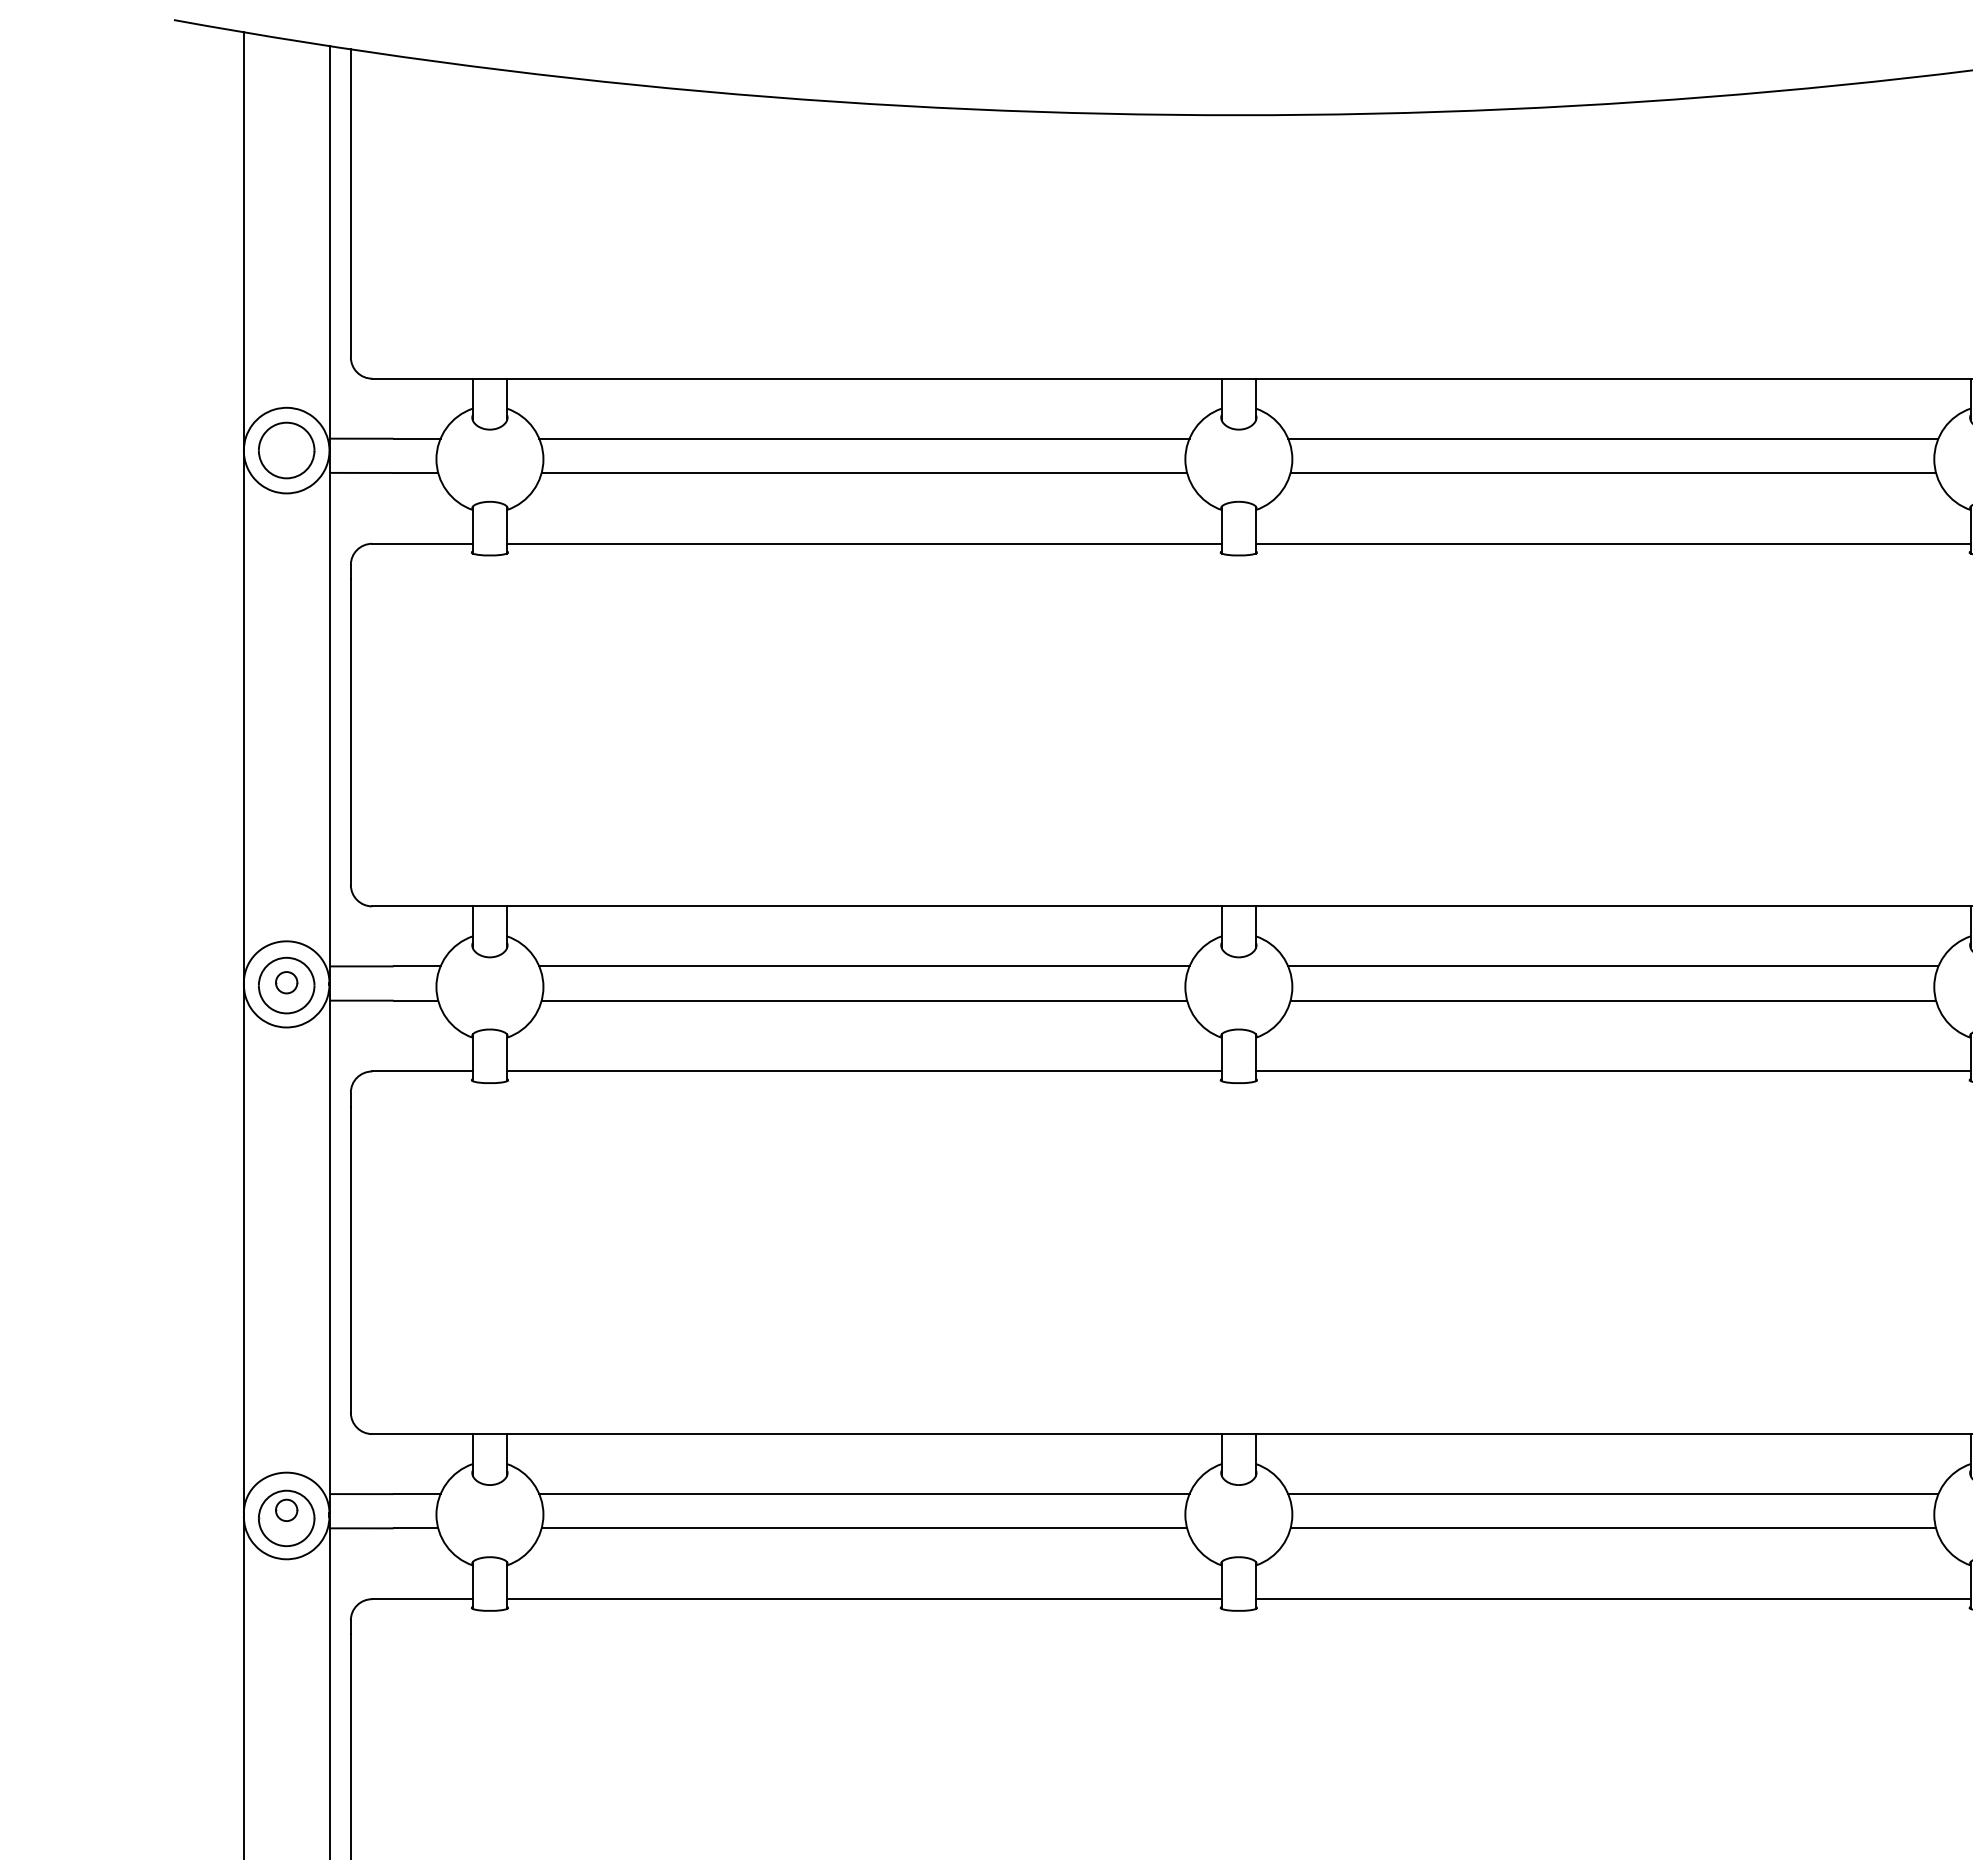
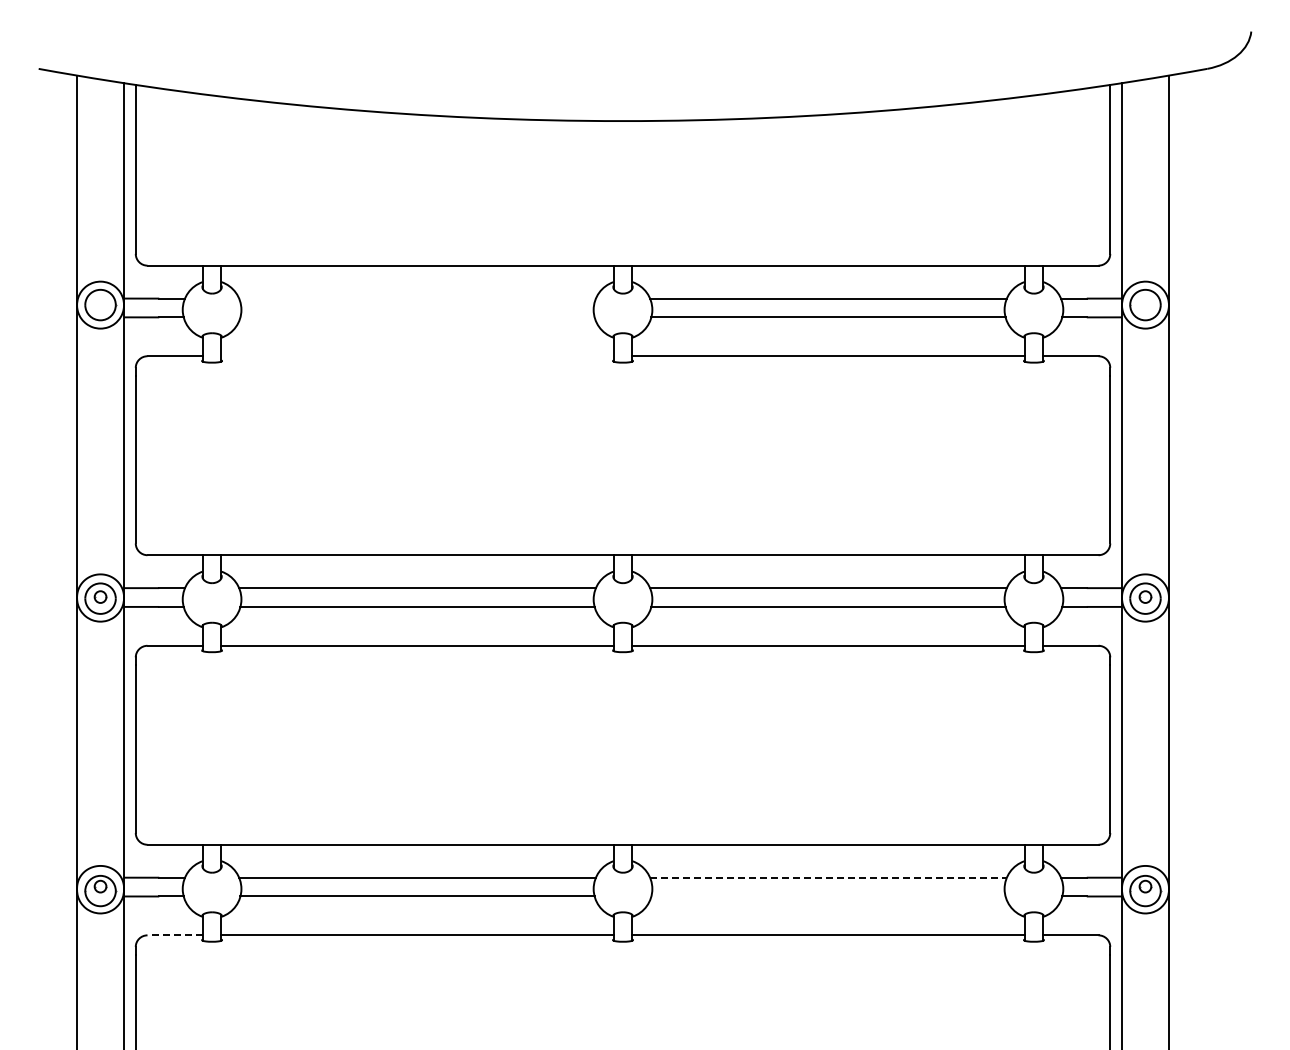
line: (864, 438) -> (417, 298), removed
line: (864, 473) -> (417, 317), removed
line: (864, 544) -> (417, 356), removed
line: (1613, 1493) -> (828, 877), solid -> dashed
line: (1613, 1528) -> (828, 896), removed
line: (423, 1599) -> (175, 935), solid -> dashed

